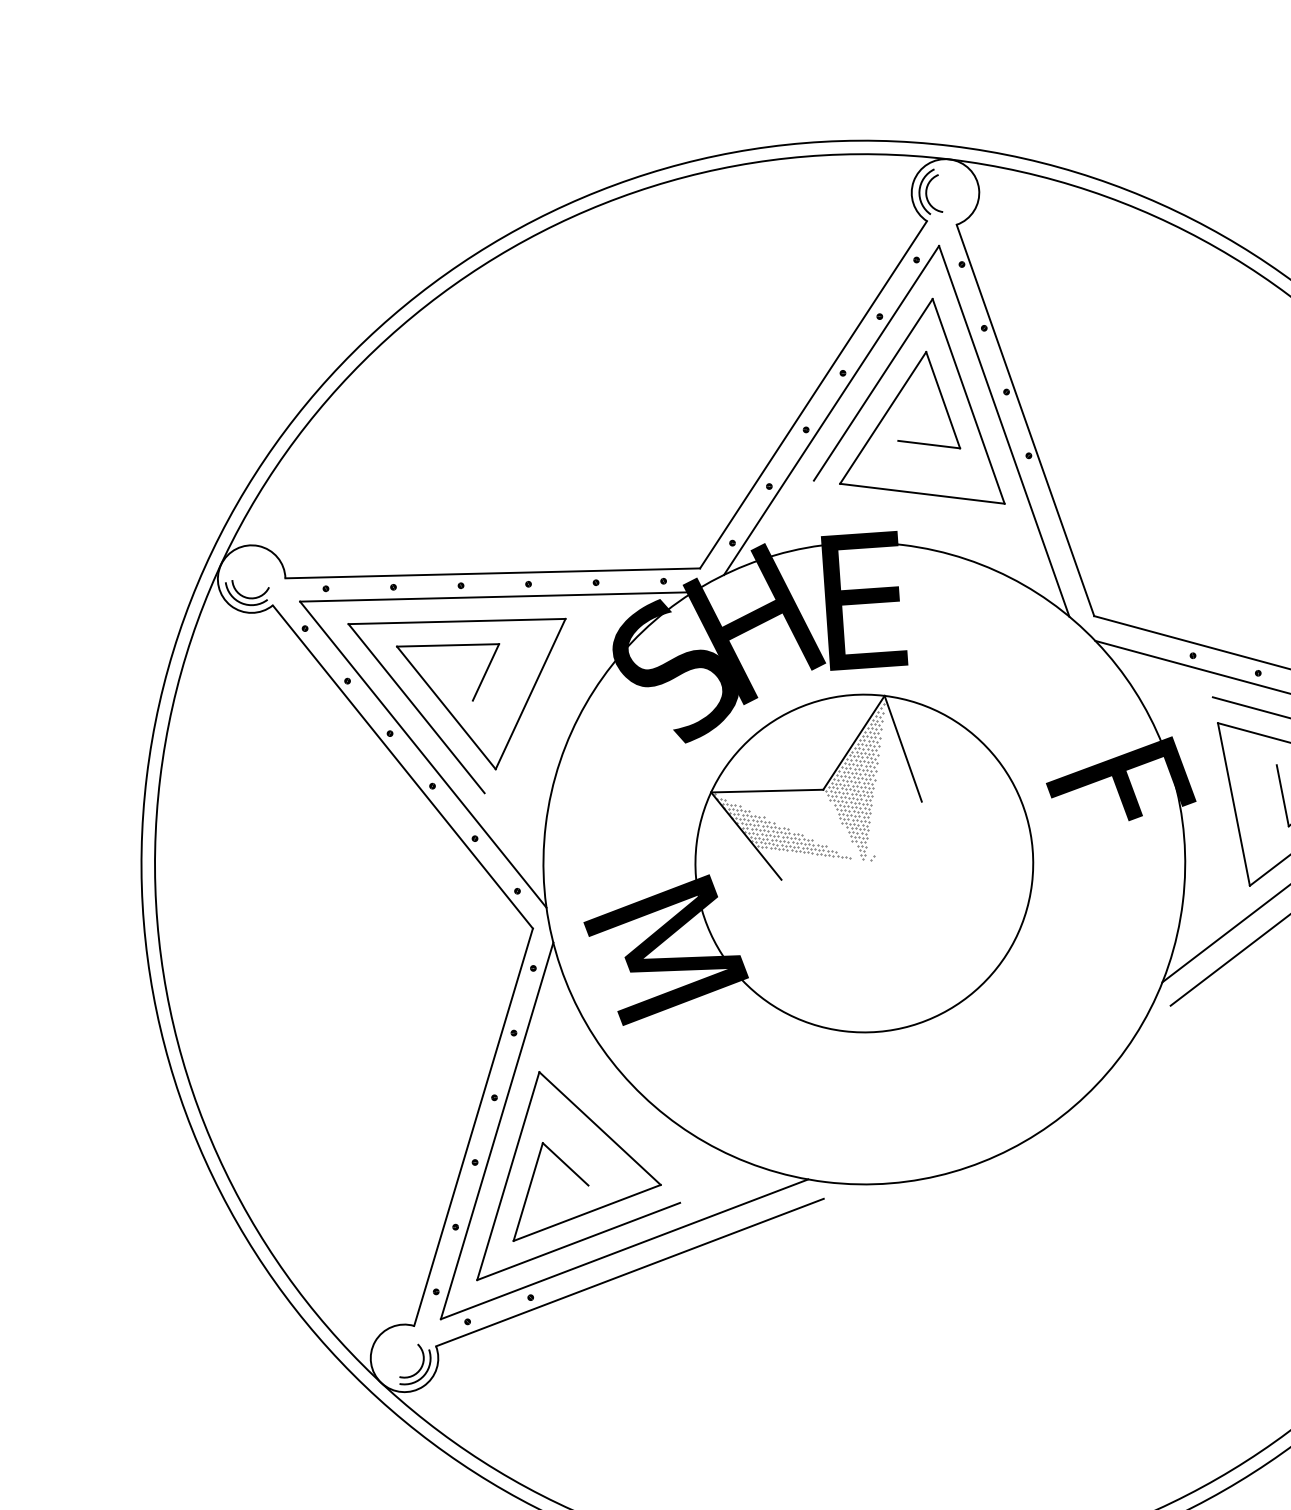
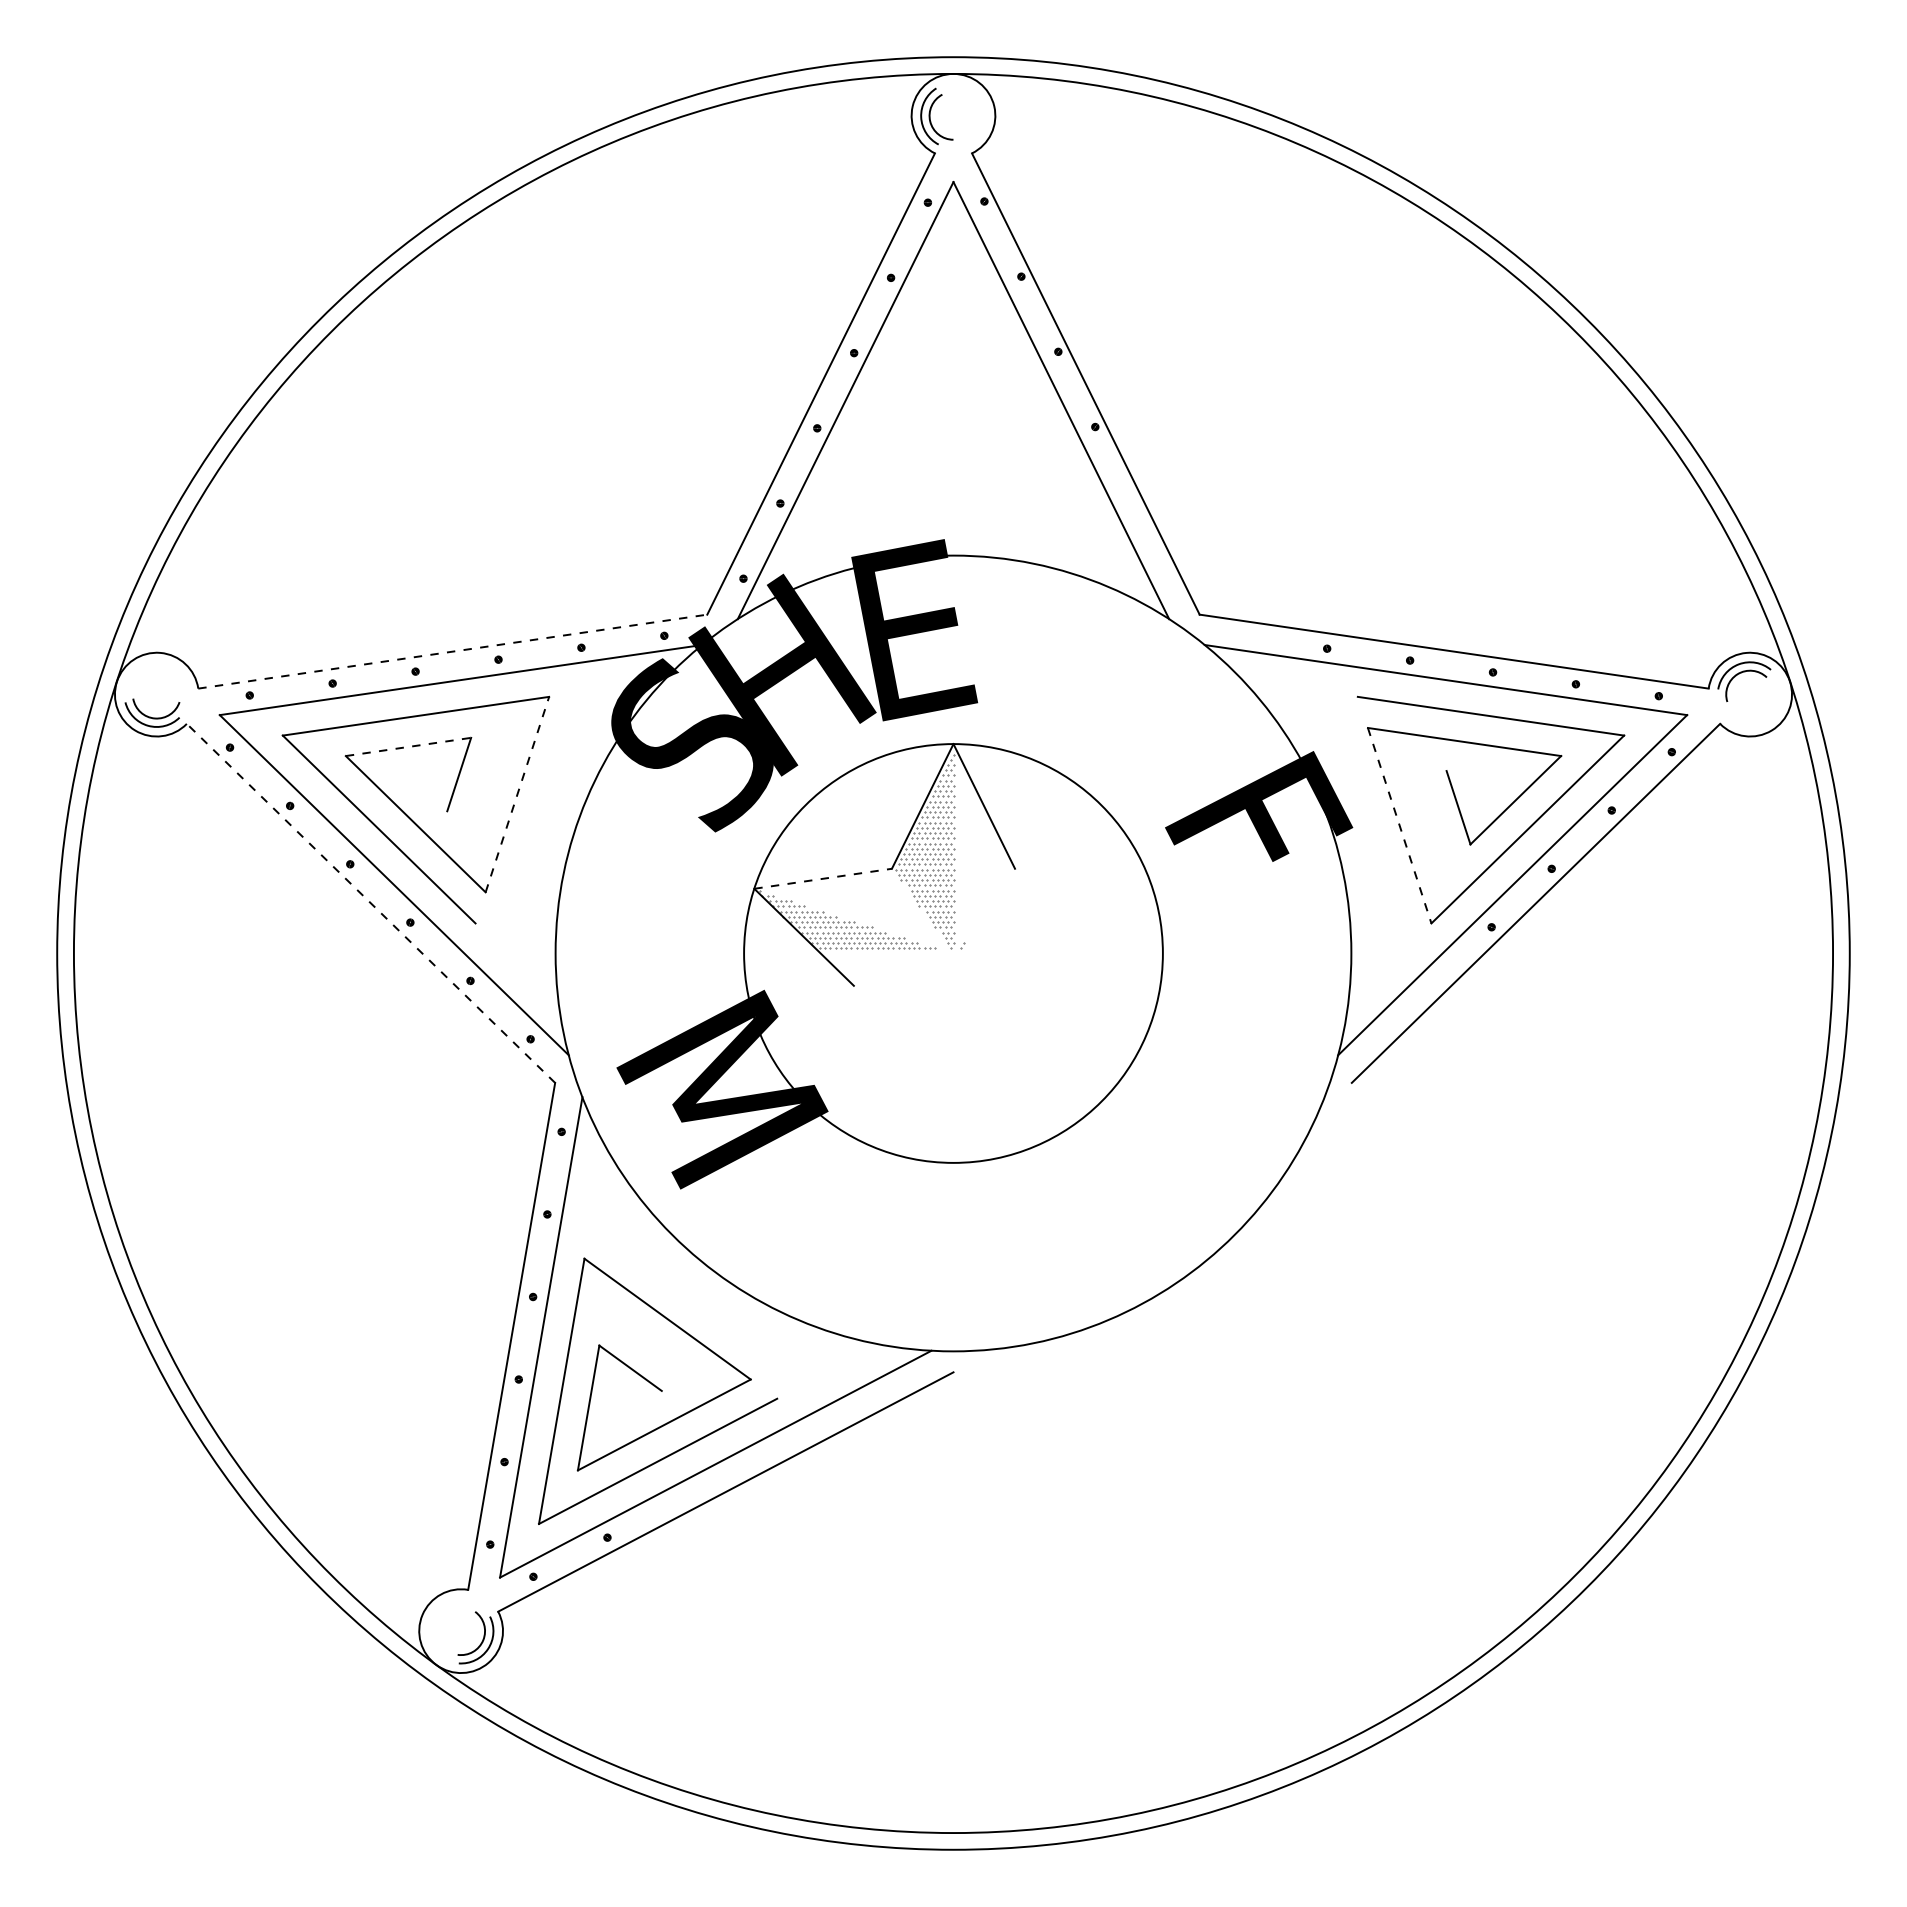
part: (906, 384) -> (933, 357), removed
line: (493, 573) -> (453, 651), solid -> dashed
line: (448, 645) -> (408, 746), solid -> dashed
line: (530, 694) -> (517, 794), solid -> dashed
line: (402, 767) -> (370, 903), solid -> dashed
line: (767, 790) -> (823, 878), solid -> dashed
line: (1233, 804) -> (1399, 825), solid -> dashed

